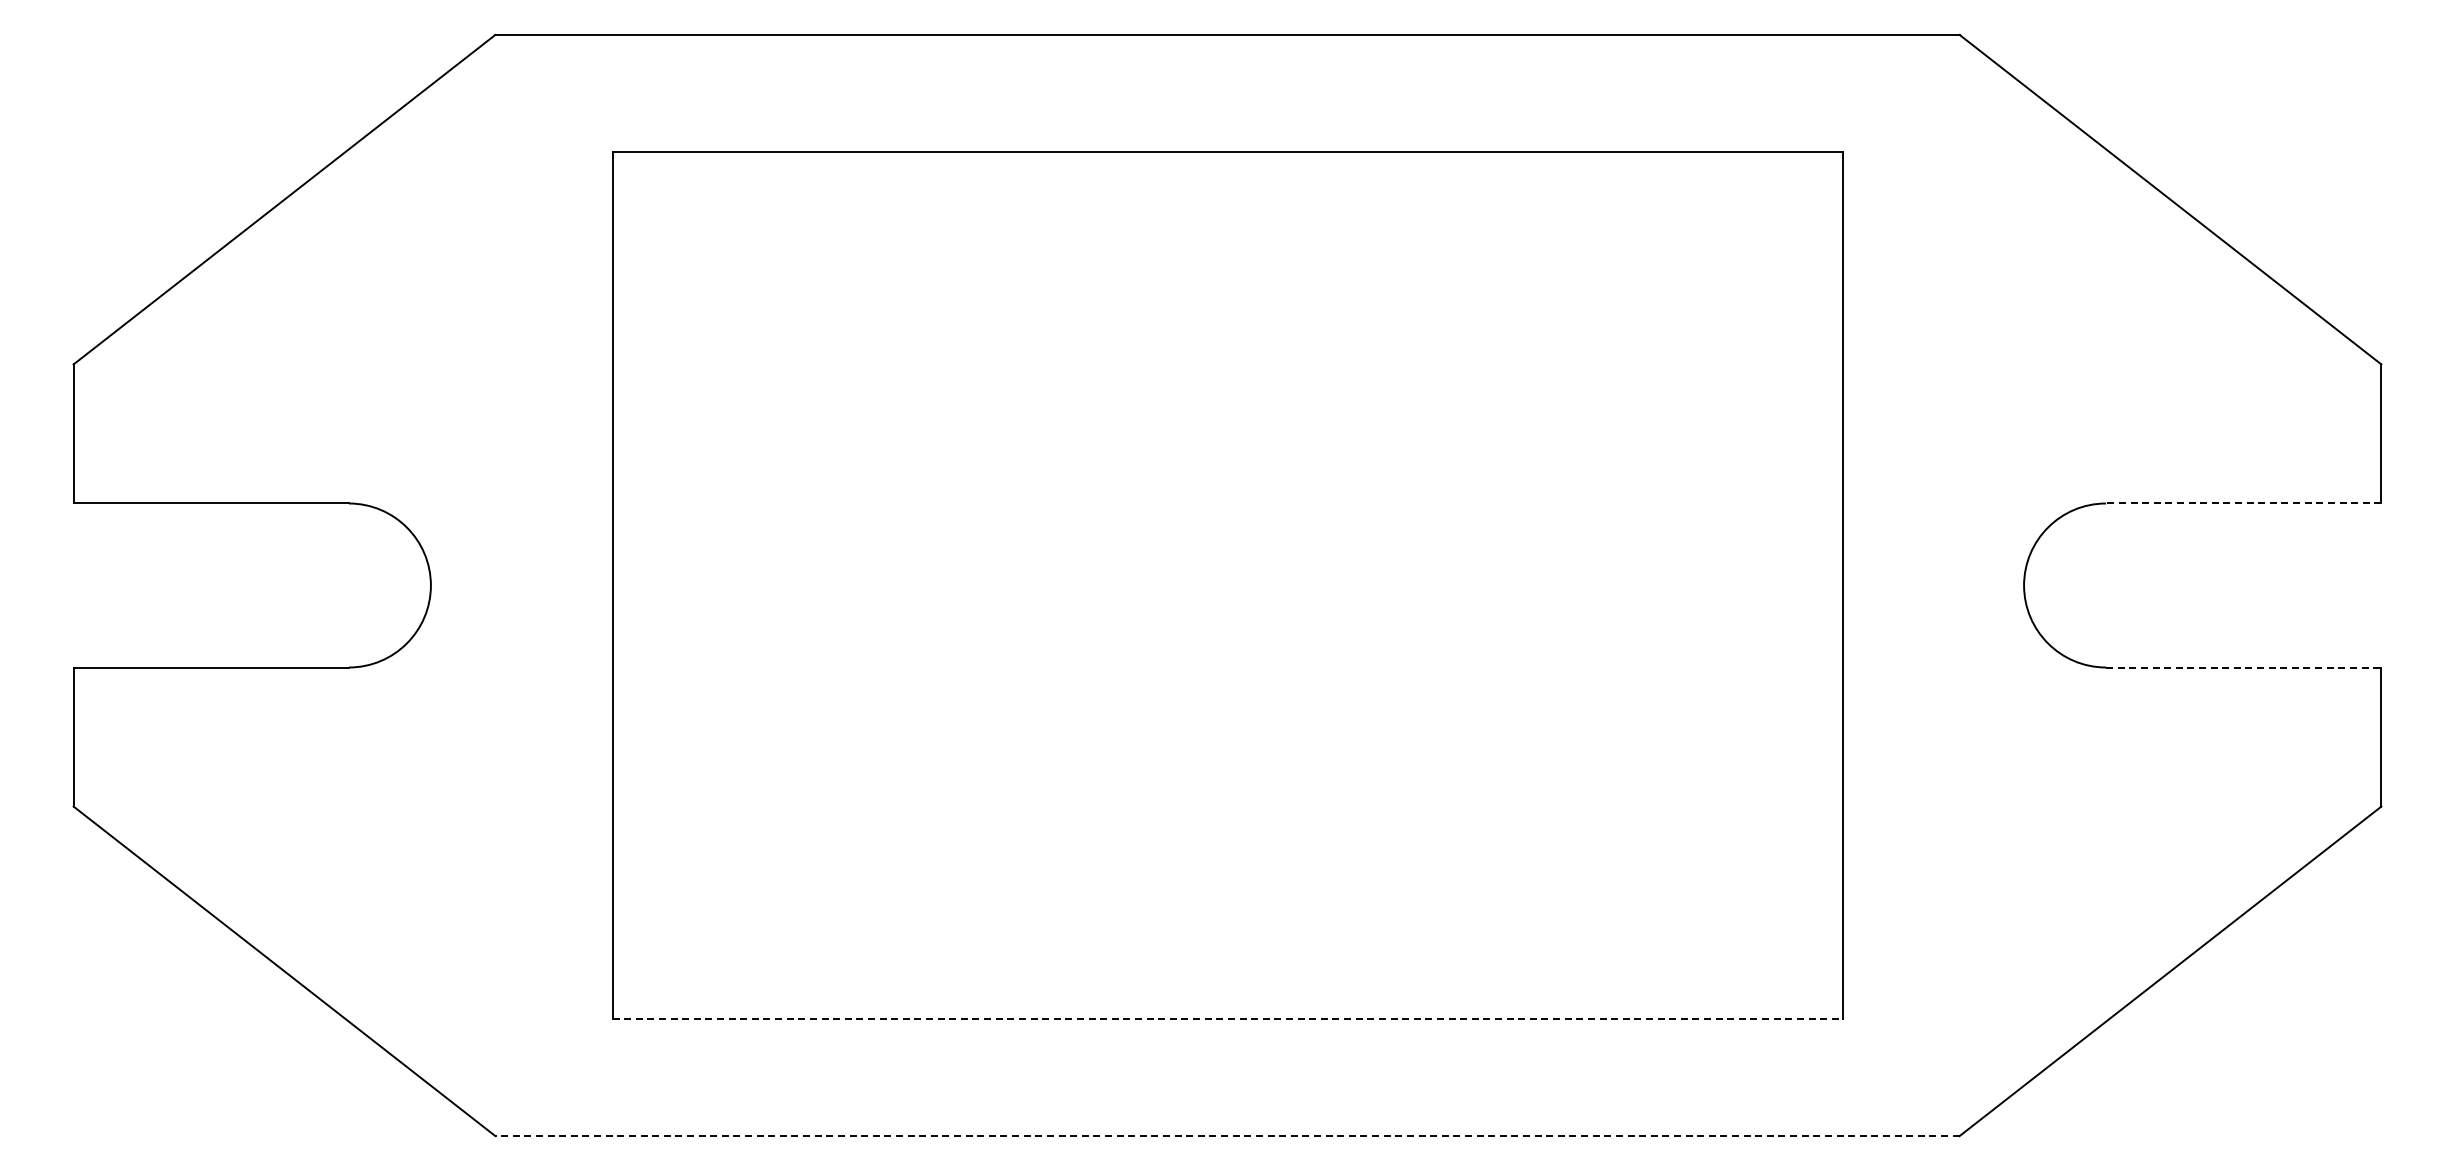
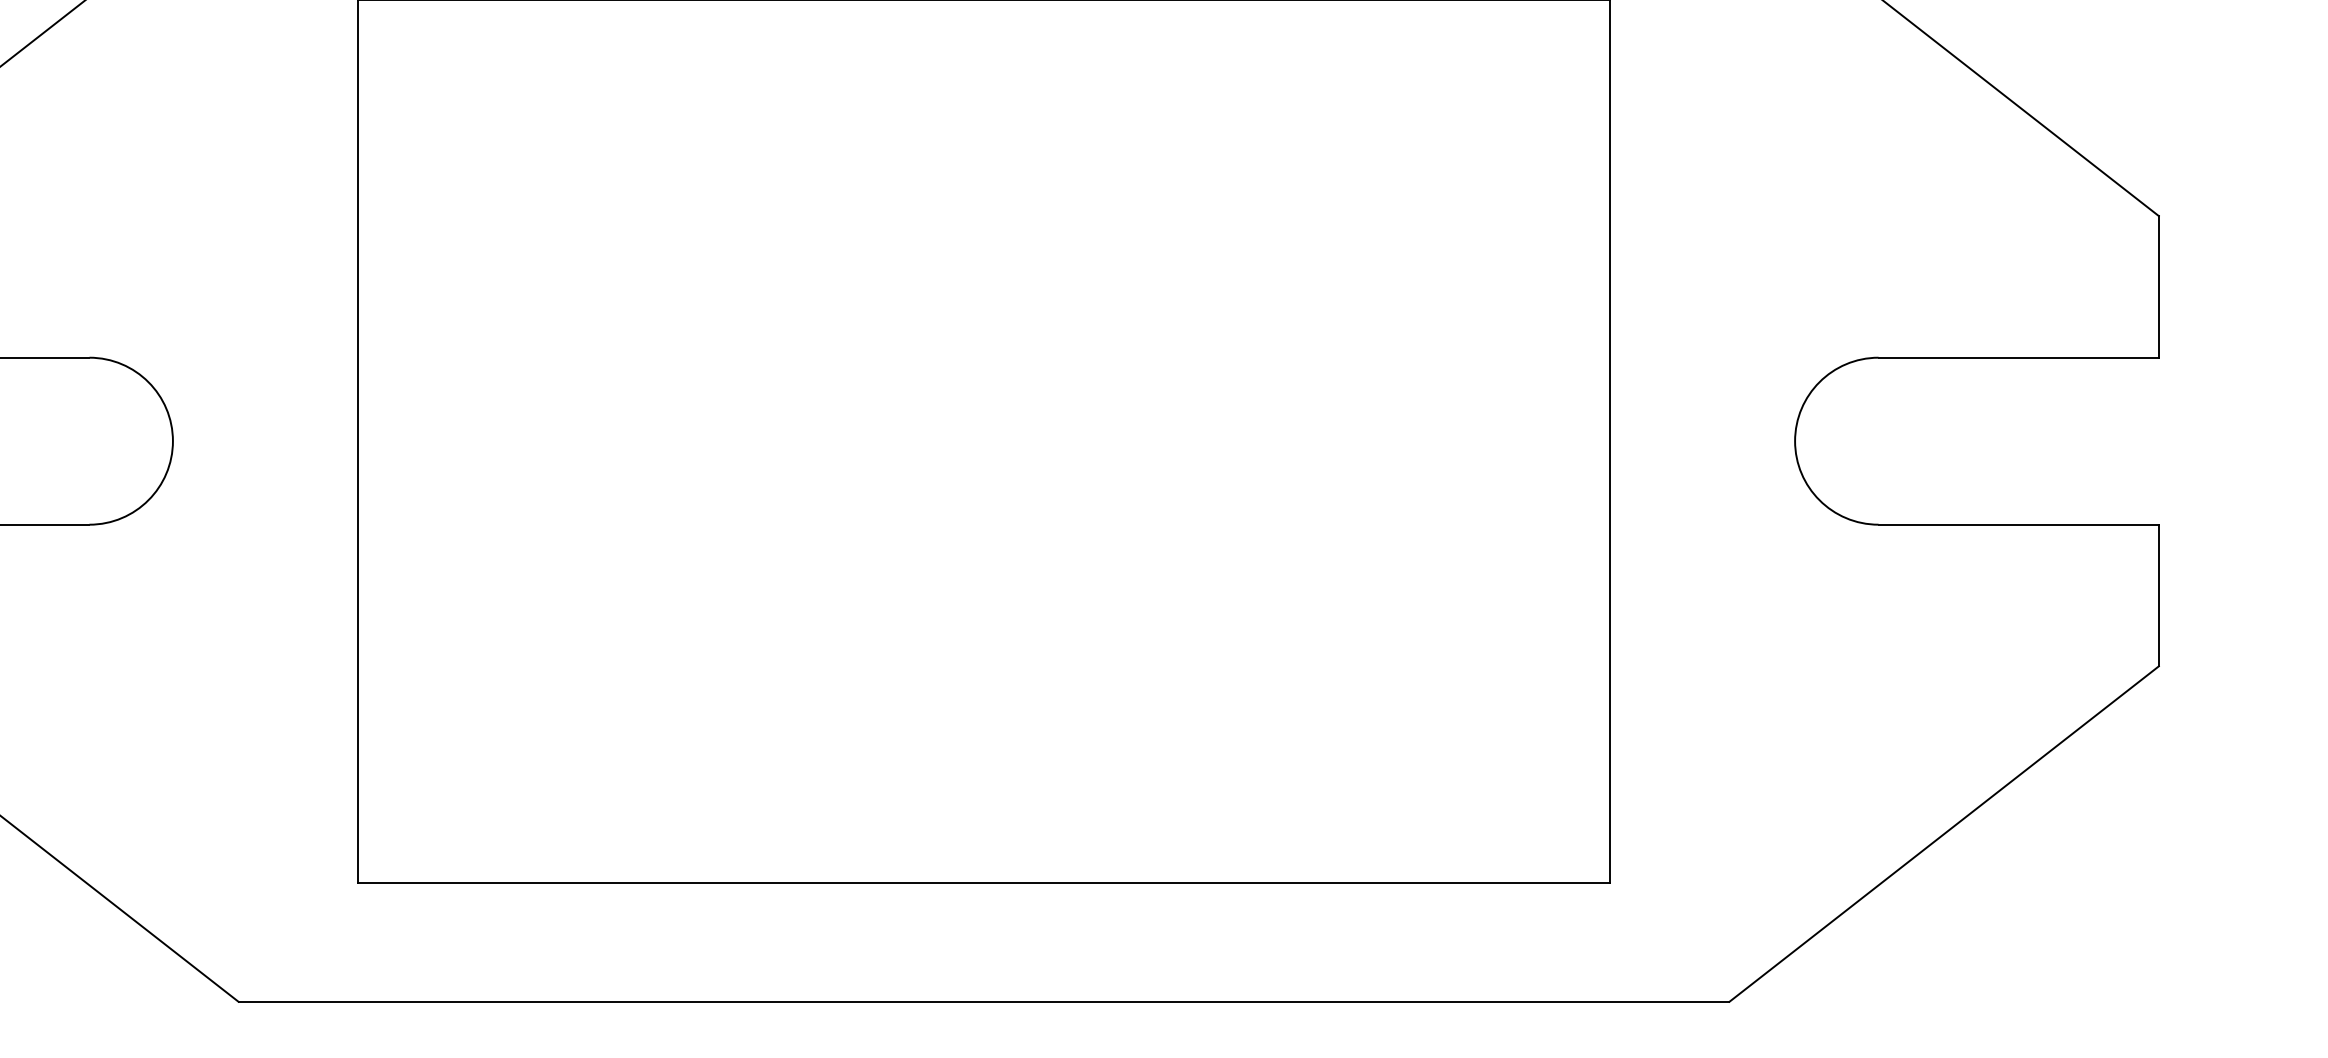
line: (2243, 503) -> (2018, 357), dashed -> solid
line: (2243, 667) -> (2018, 524), dashed -> solid
line: (1227, 1018) -> (984, 882), dashed -> solid
line: (1227, 1136) -> (984, 1002), dashed -> solid

